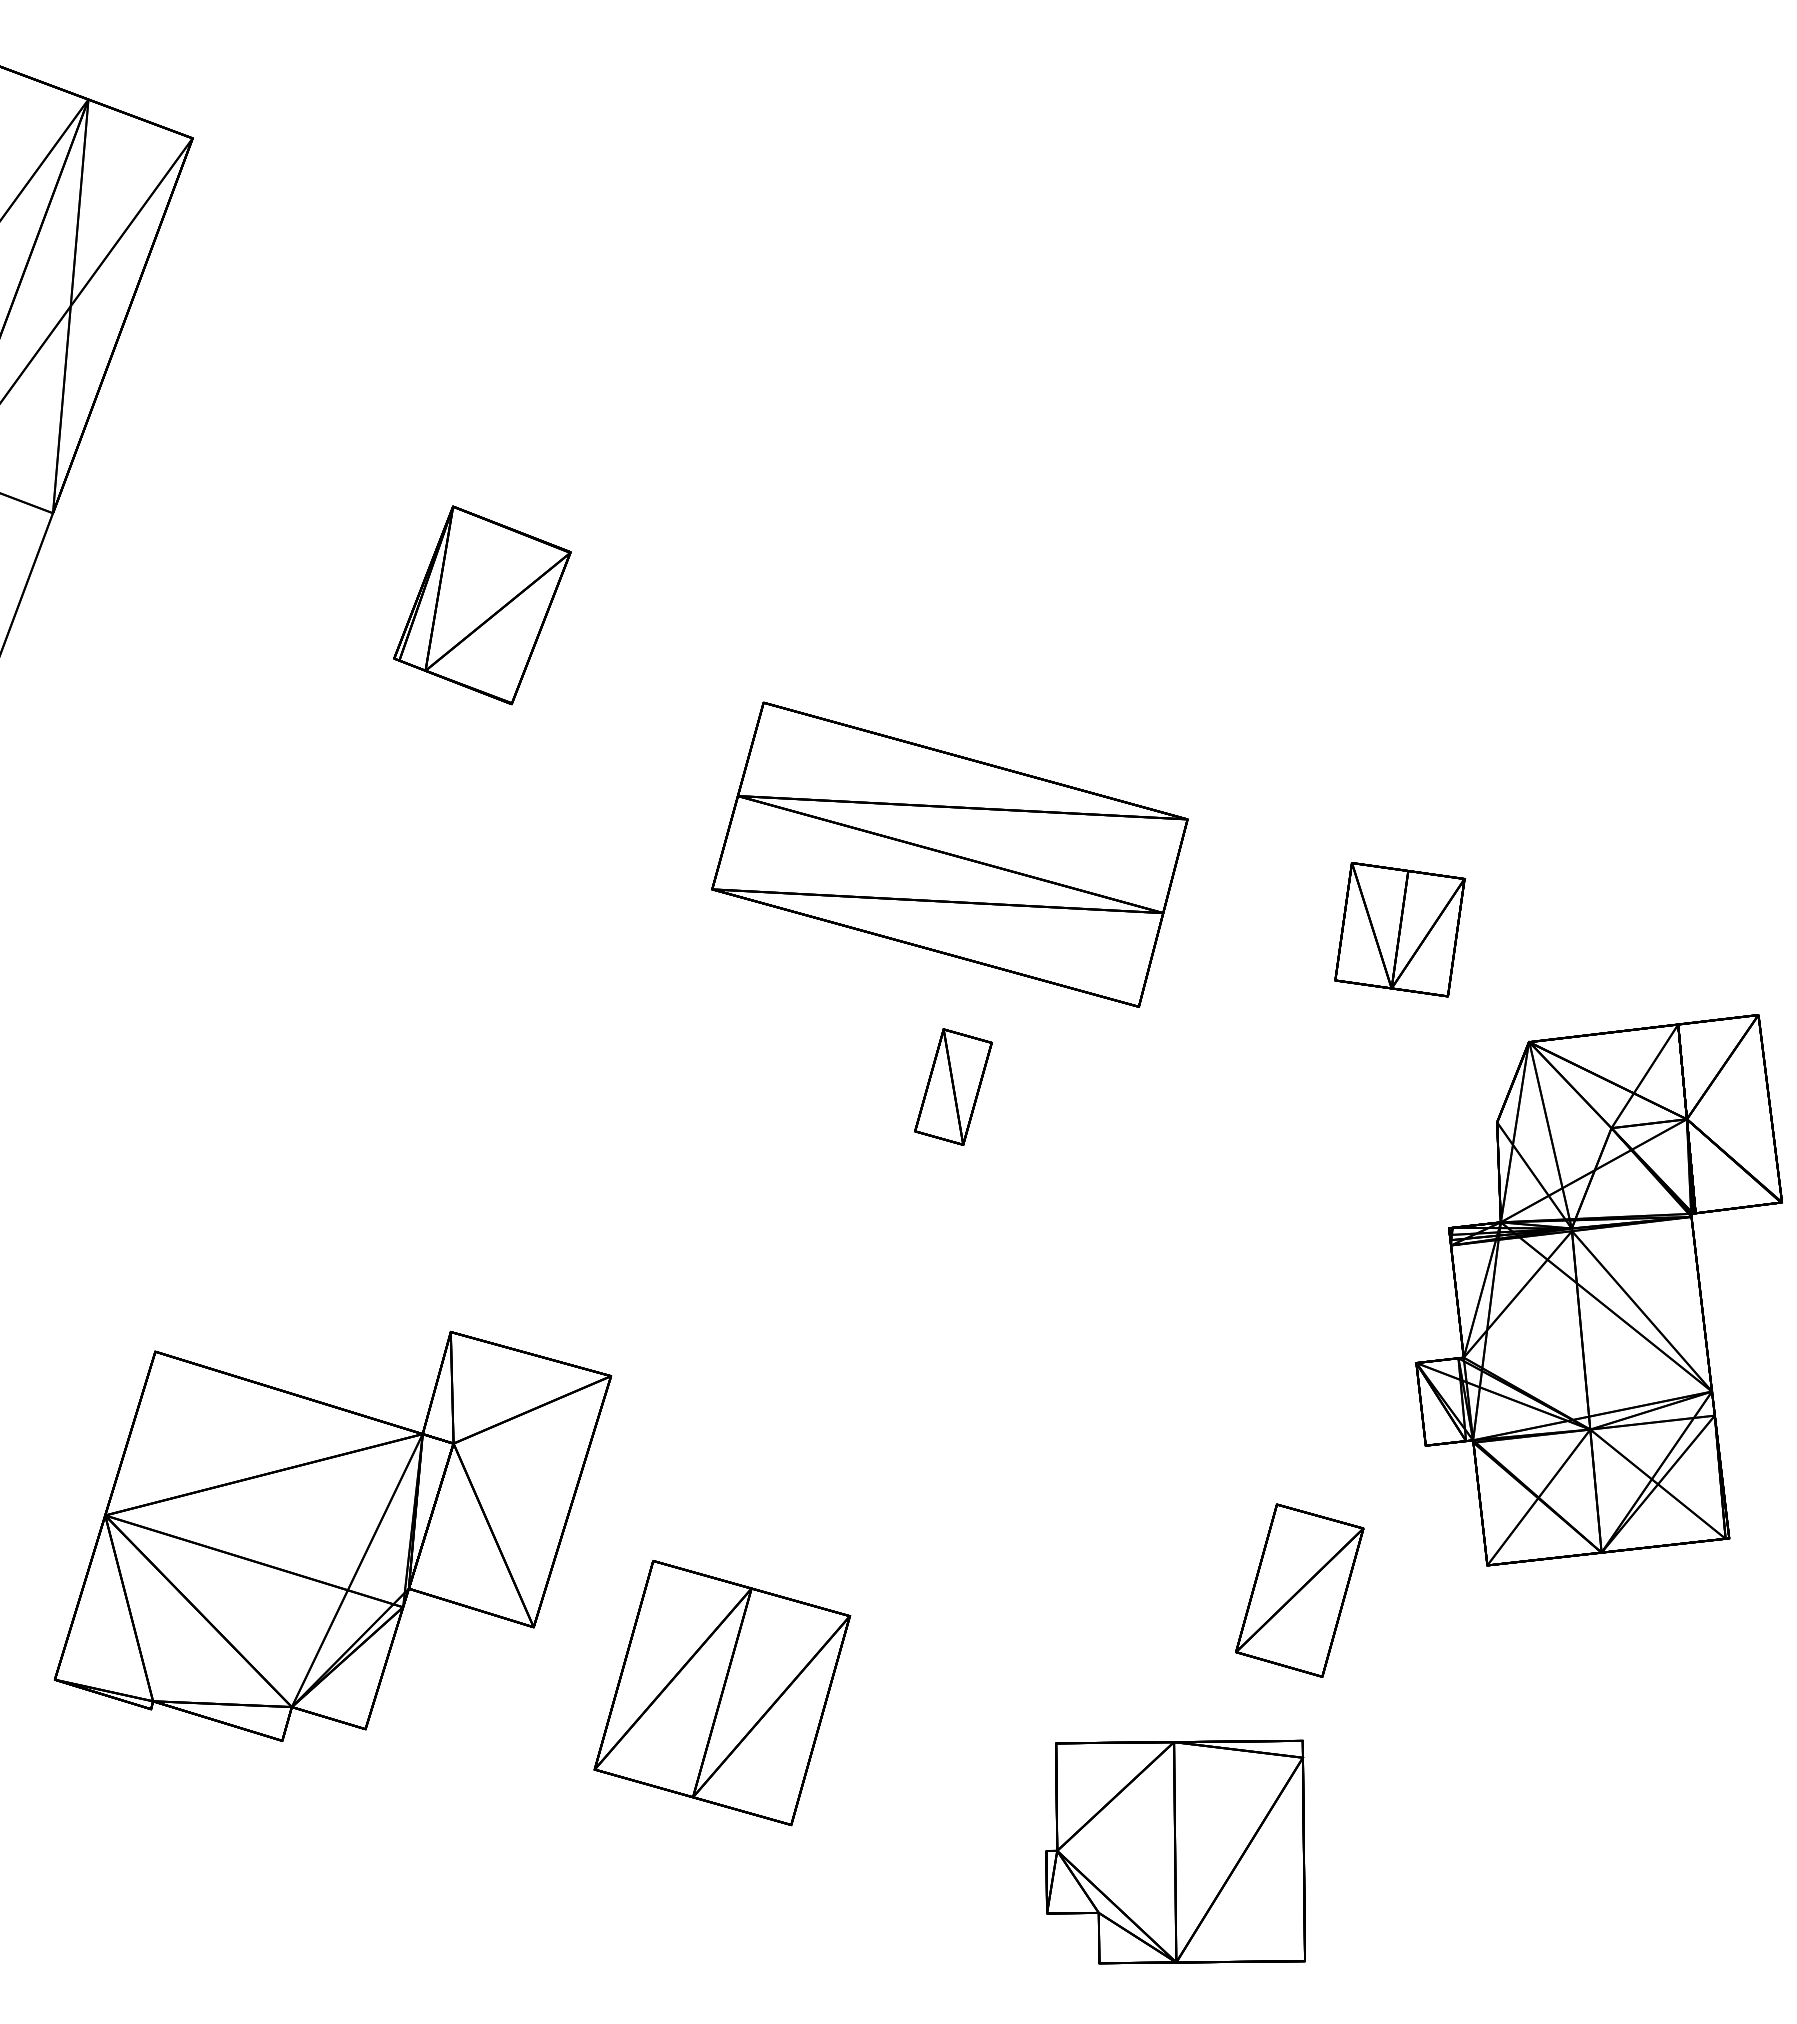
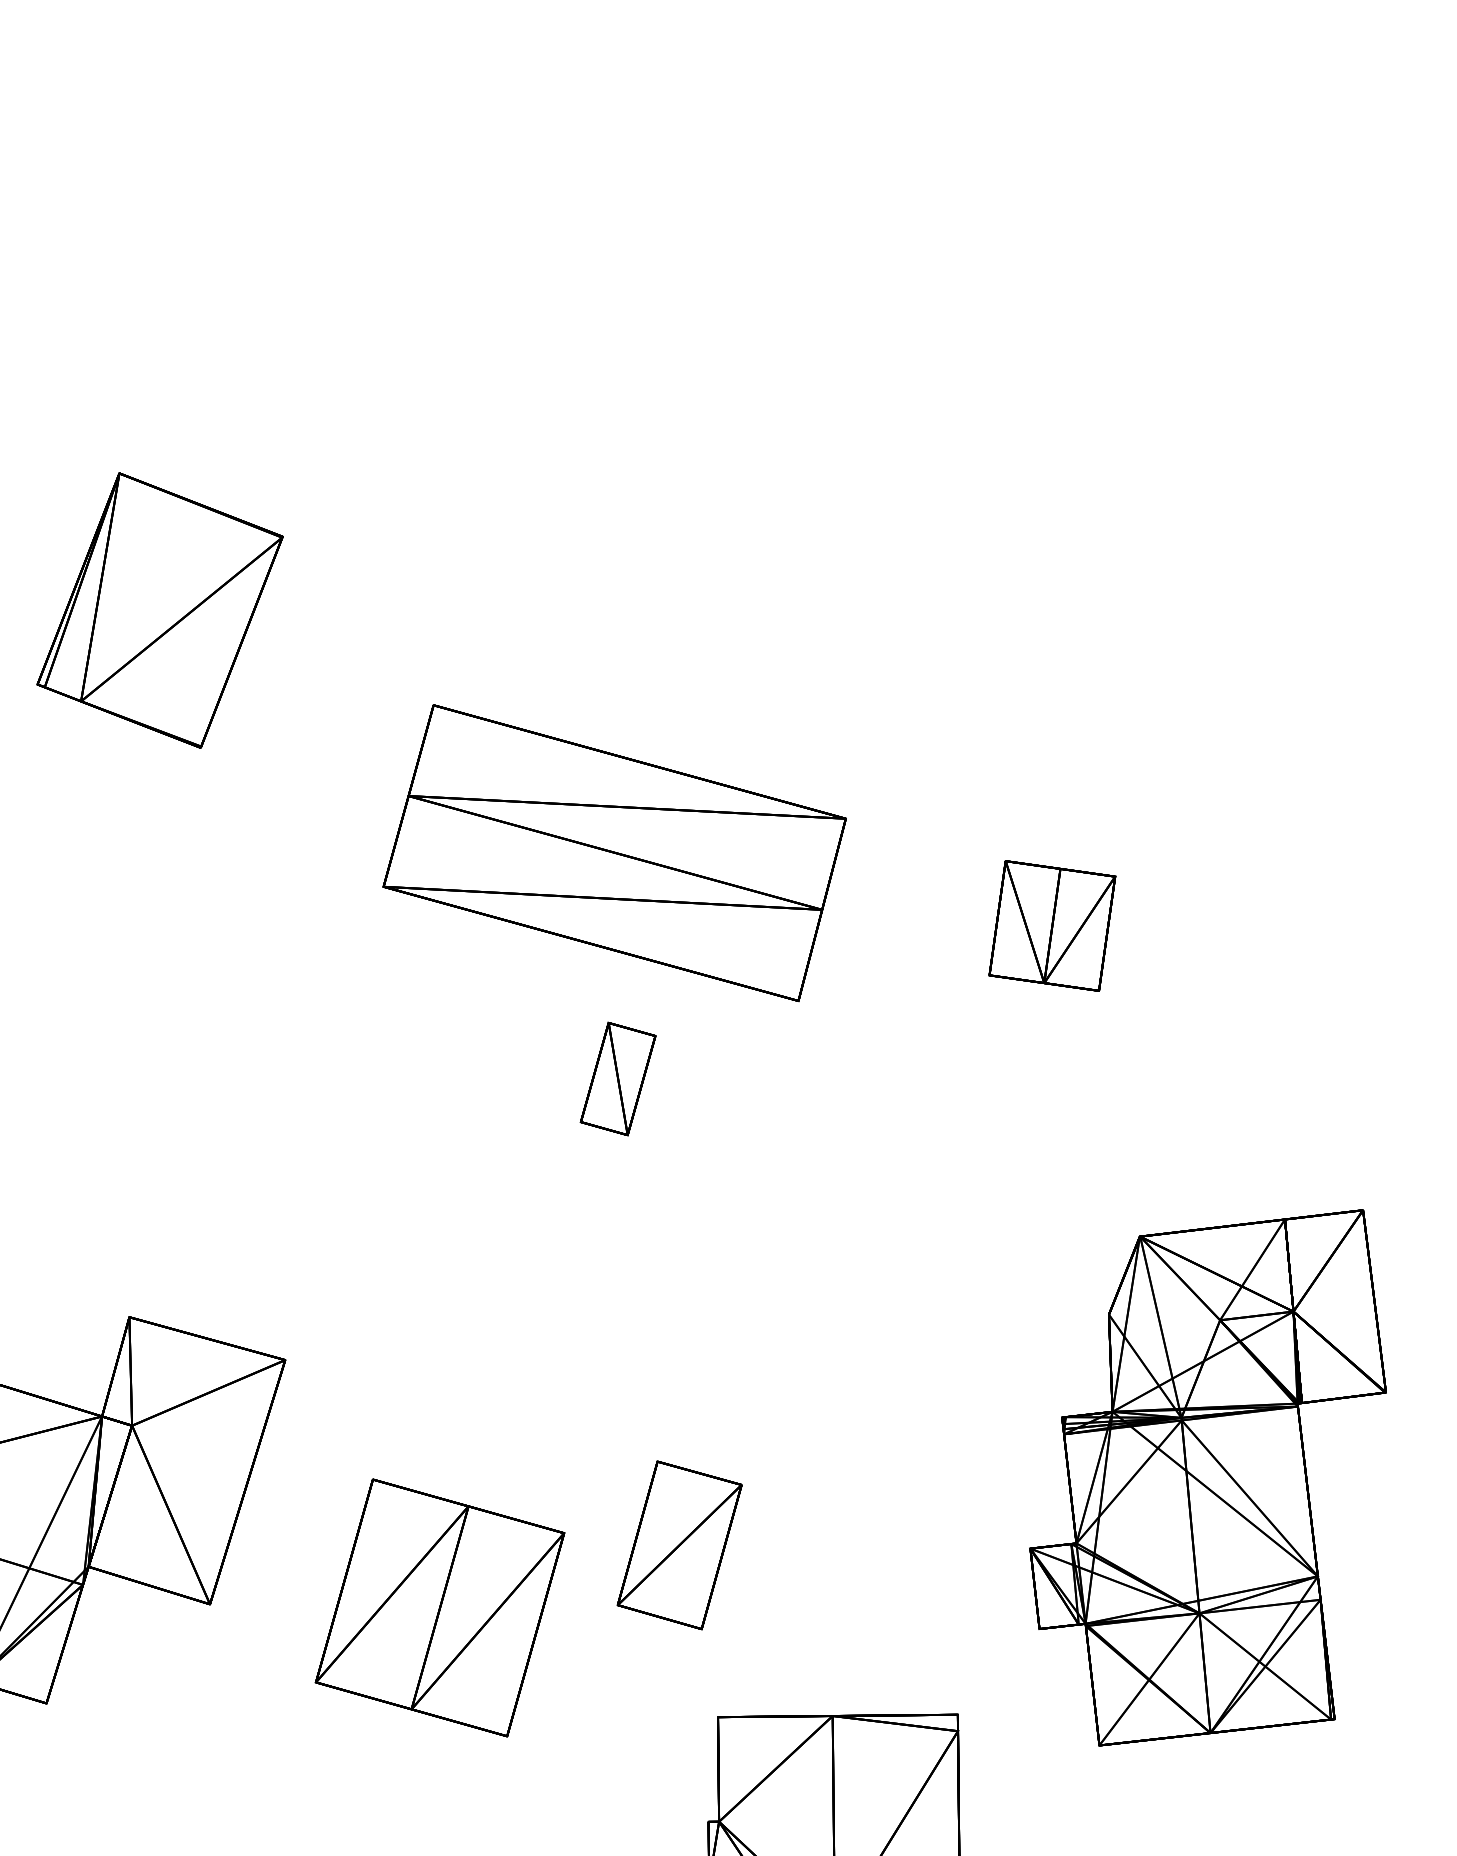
part: (482, 605) -> (160, 610), size x1.43
part: (1598, 1290) -> (1207, 1478), moved
part: (1299, 1590) -> (679, 1545), moved
part: (722, 1693) -> (440, 1608), moved

